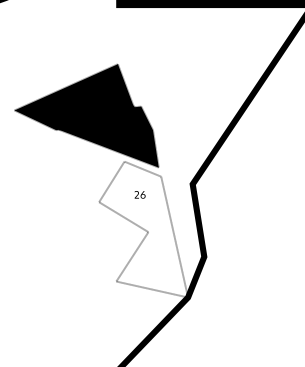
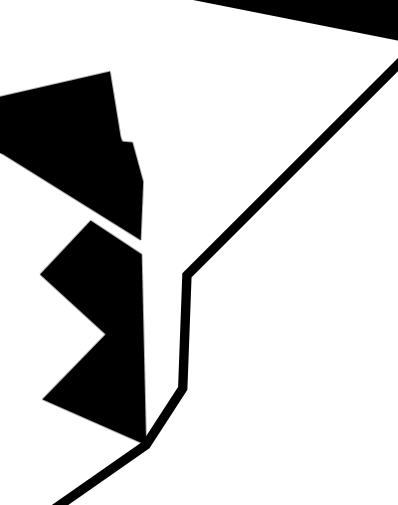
fill: (143, 229) -> (99, 328), added

